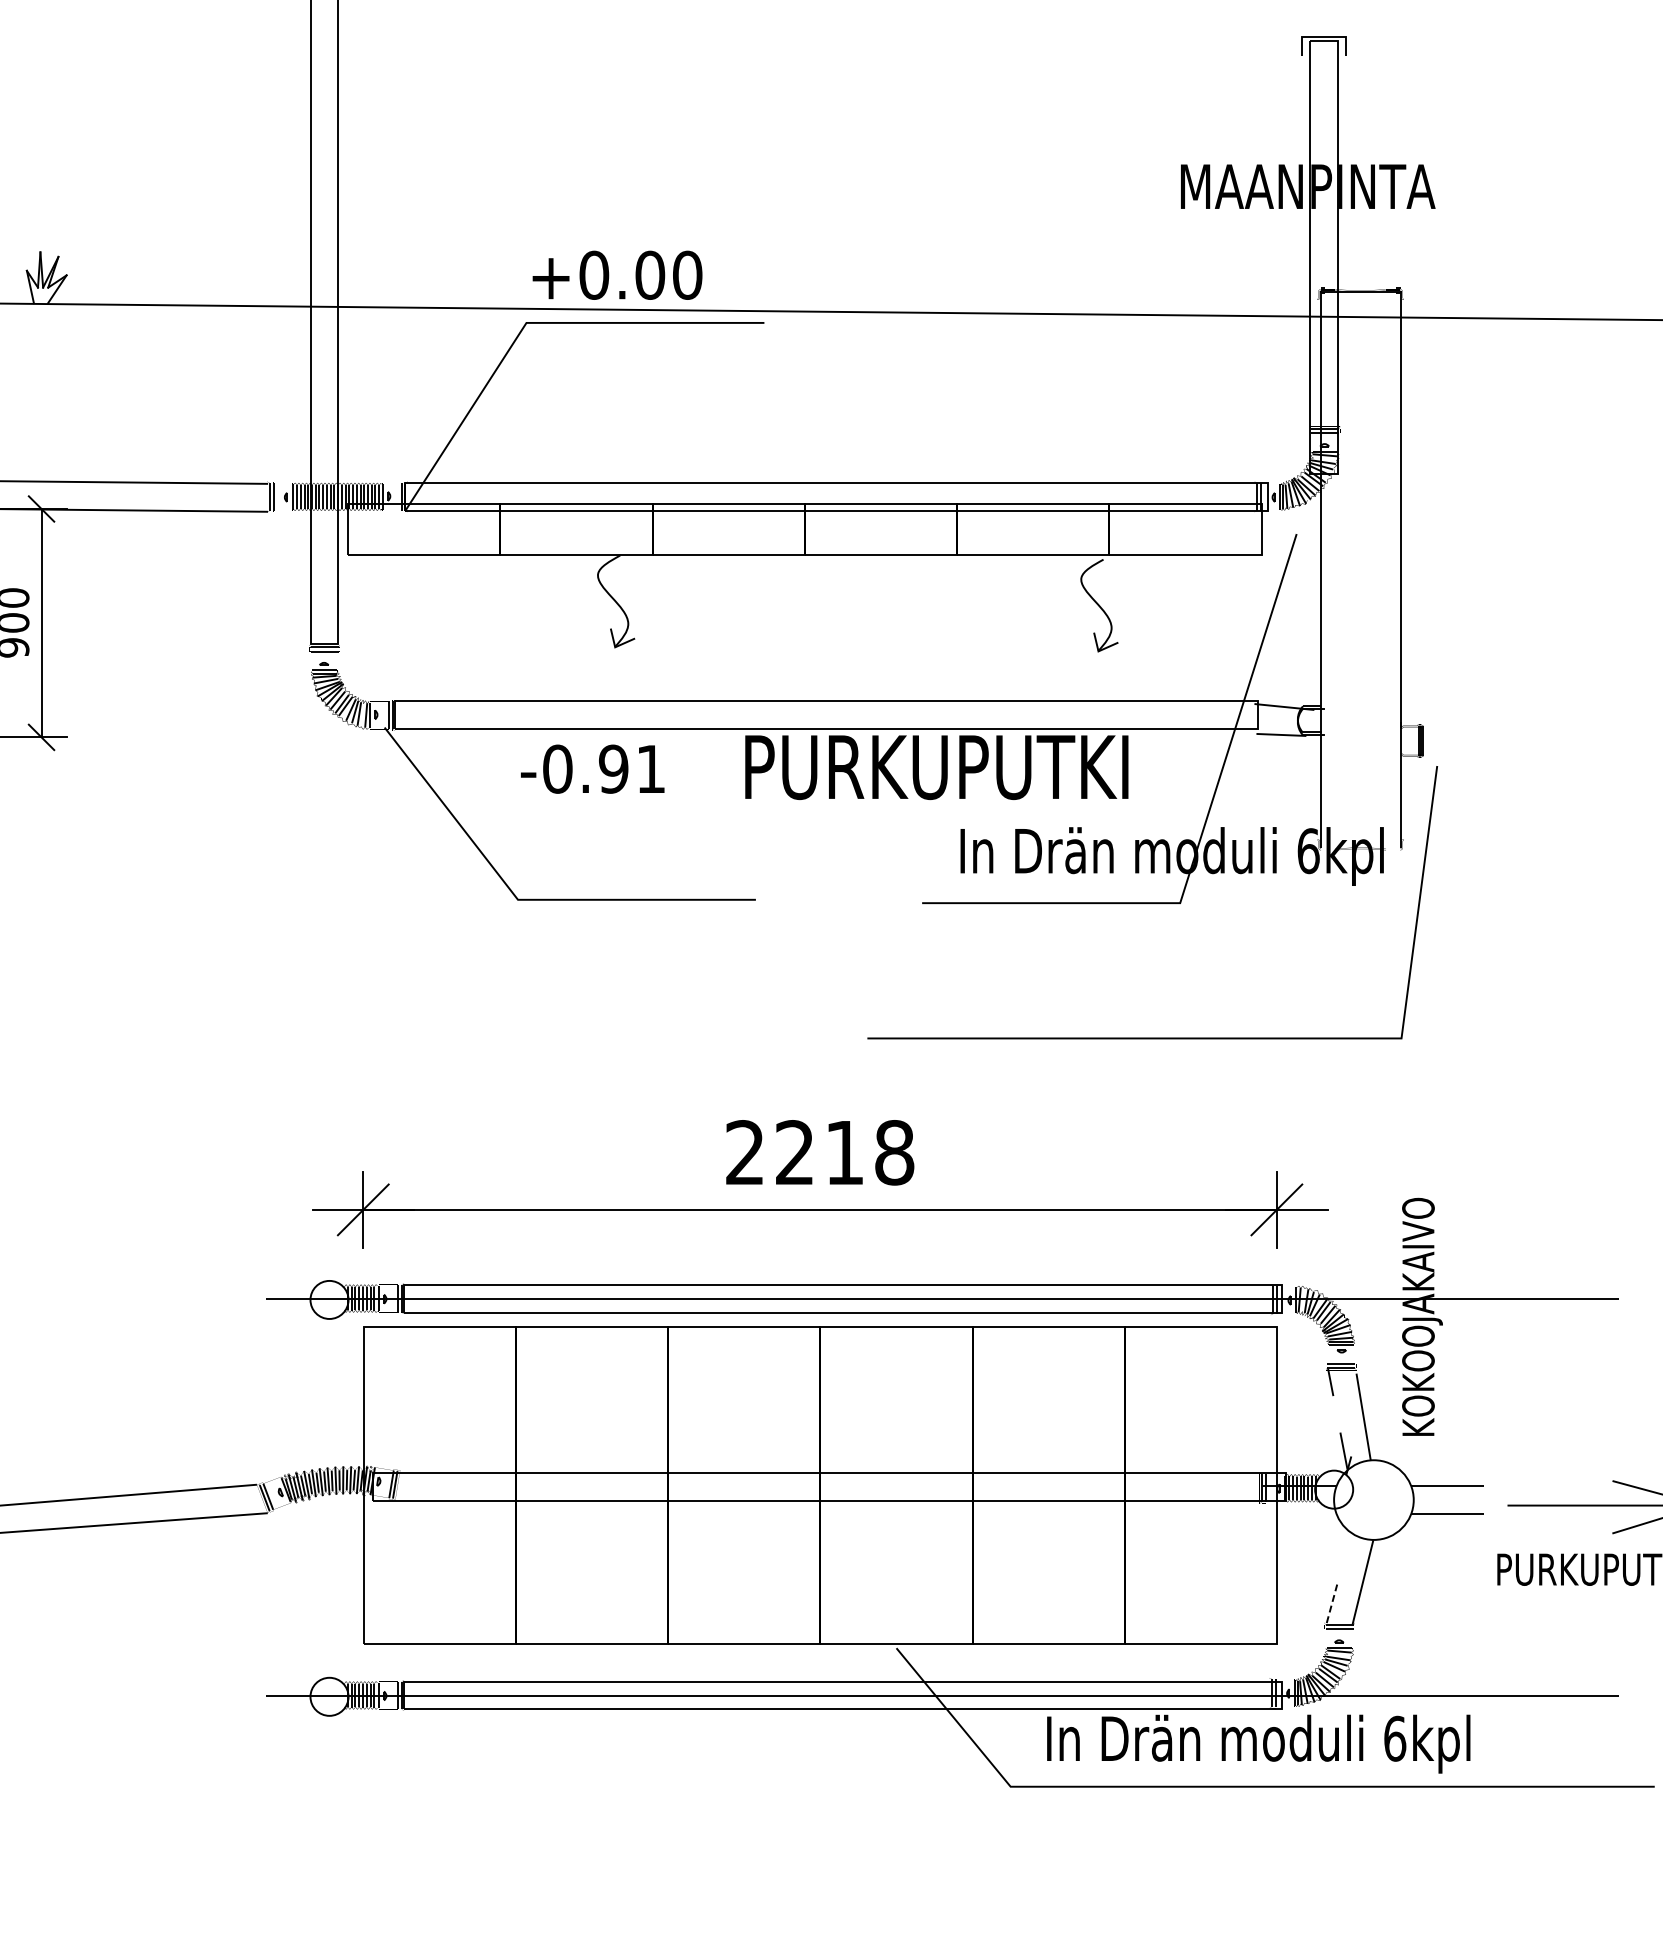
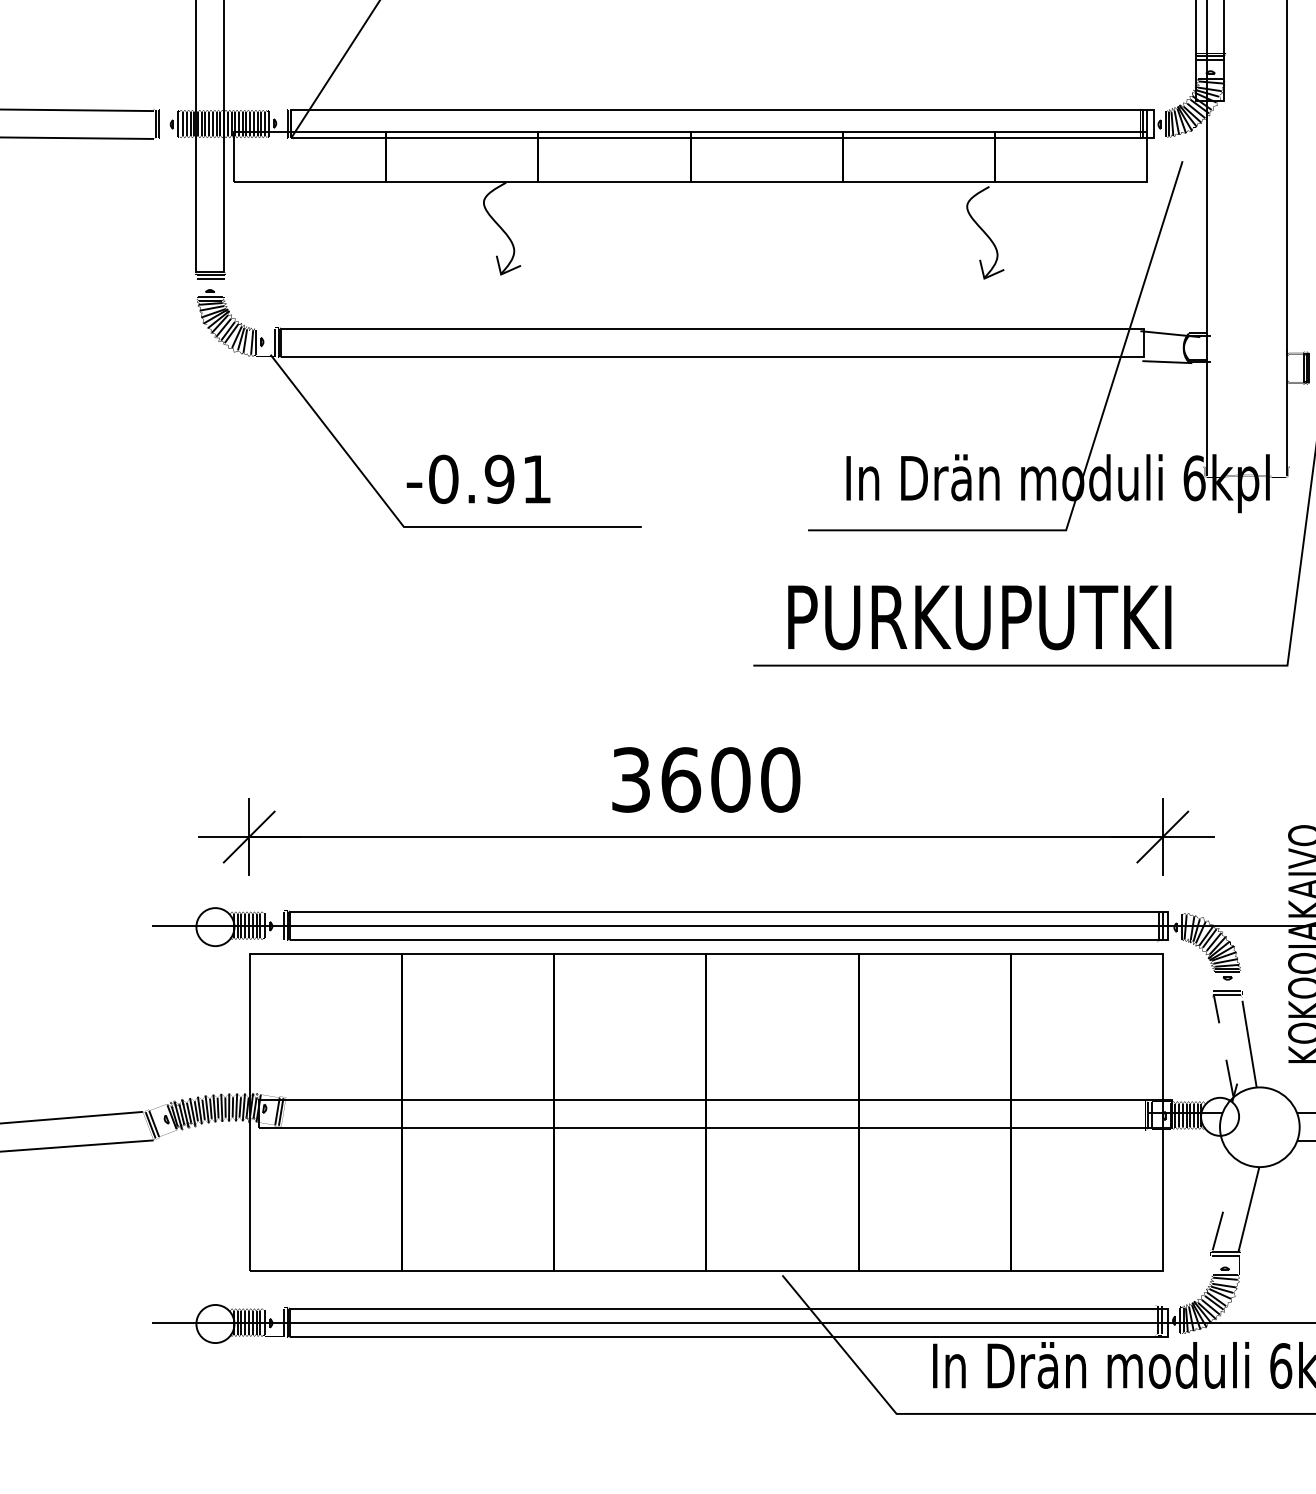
text: (936, 767) -> (979, 617), moved
text: (592, 768) -> (478, 478), moved
text: (820, 1152) -> (706, 779), 2218 -> 3600
line: (1331, 1603) -> (1217, 1230), dashed -> solid

